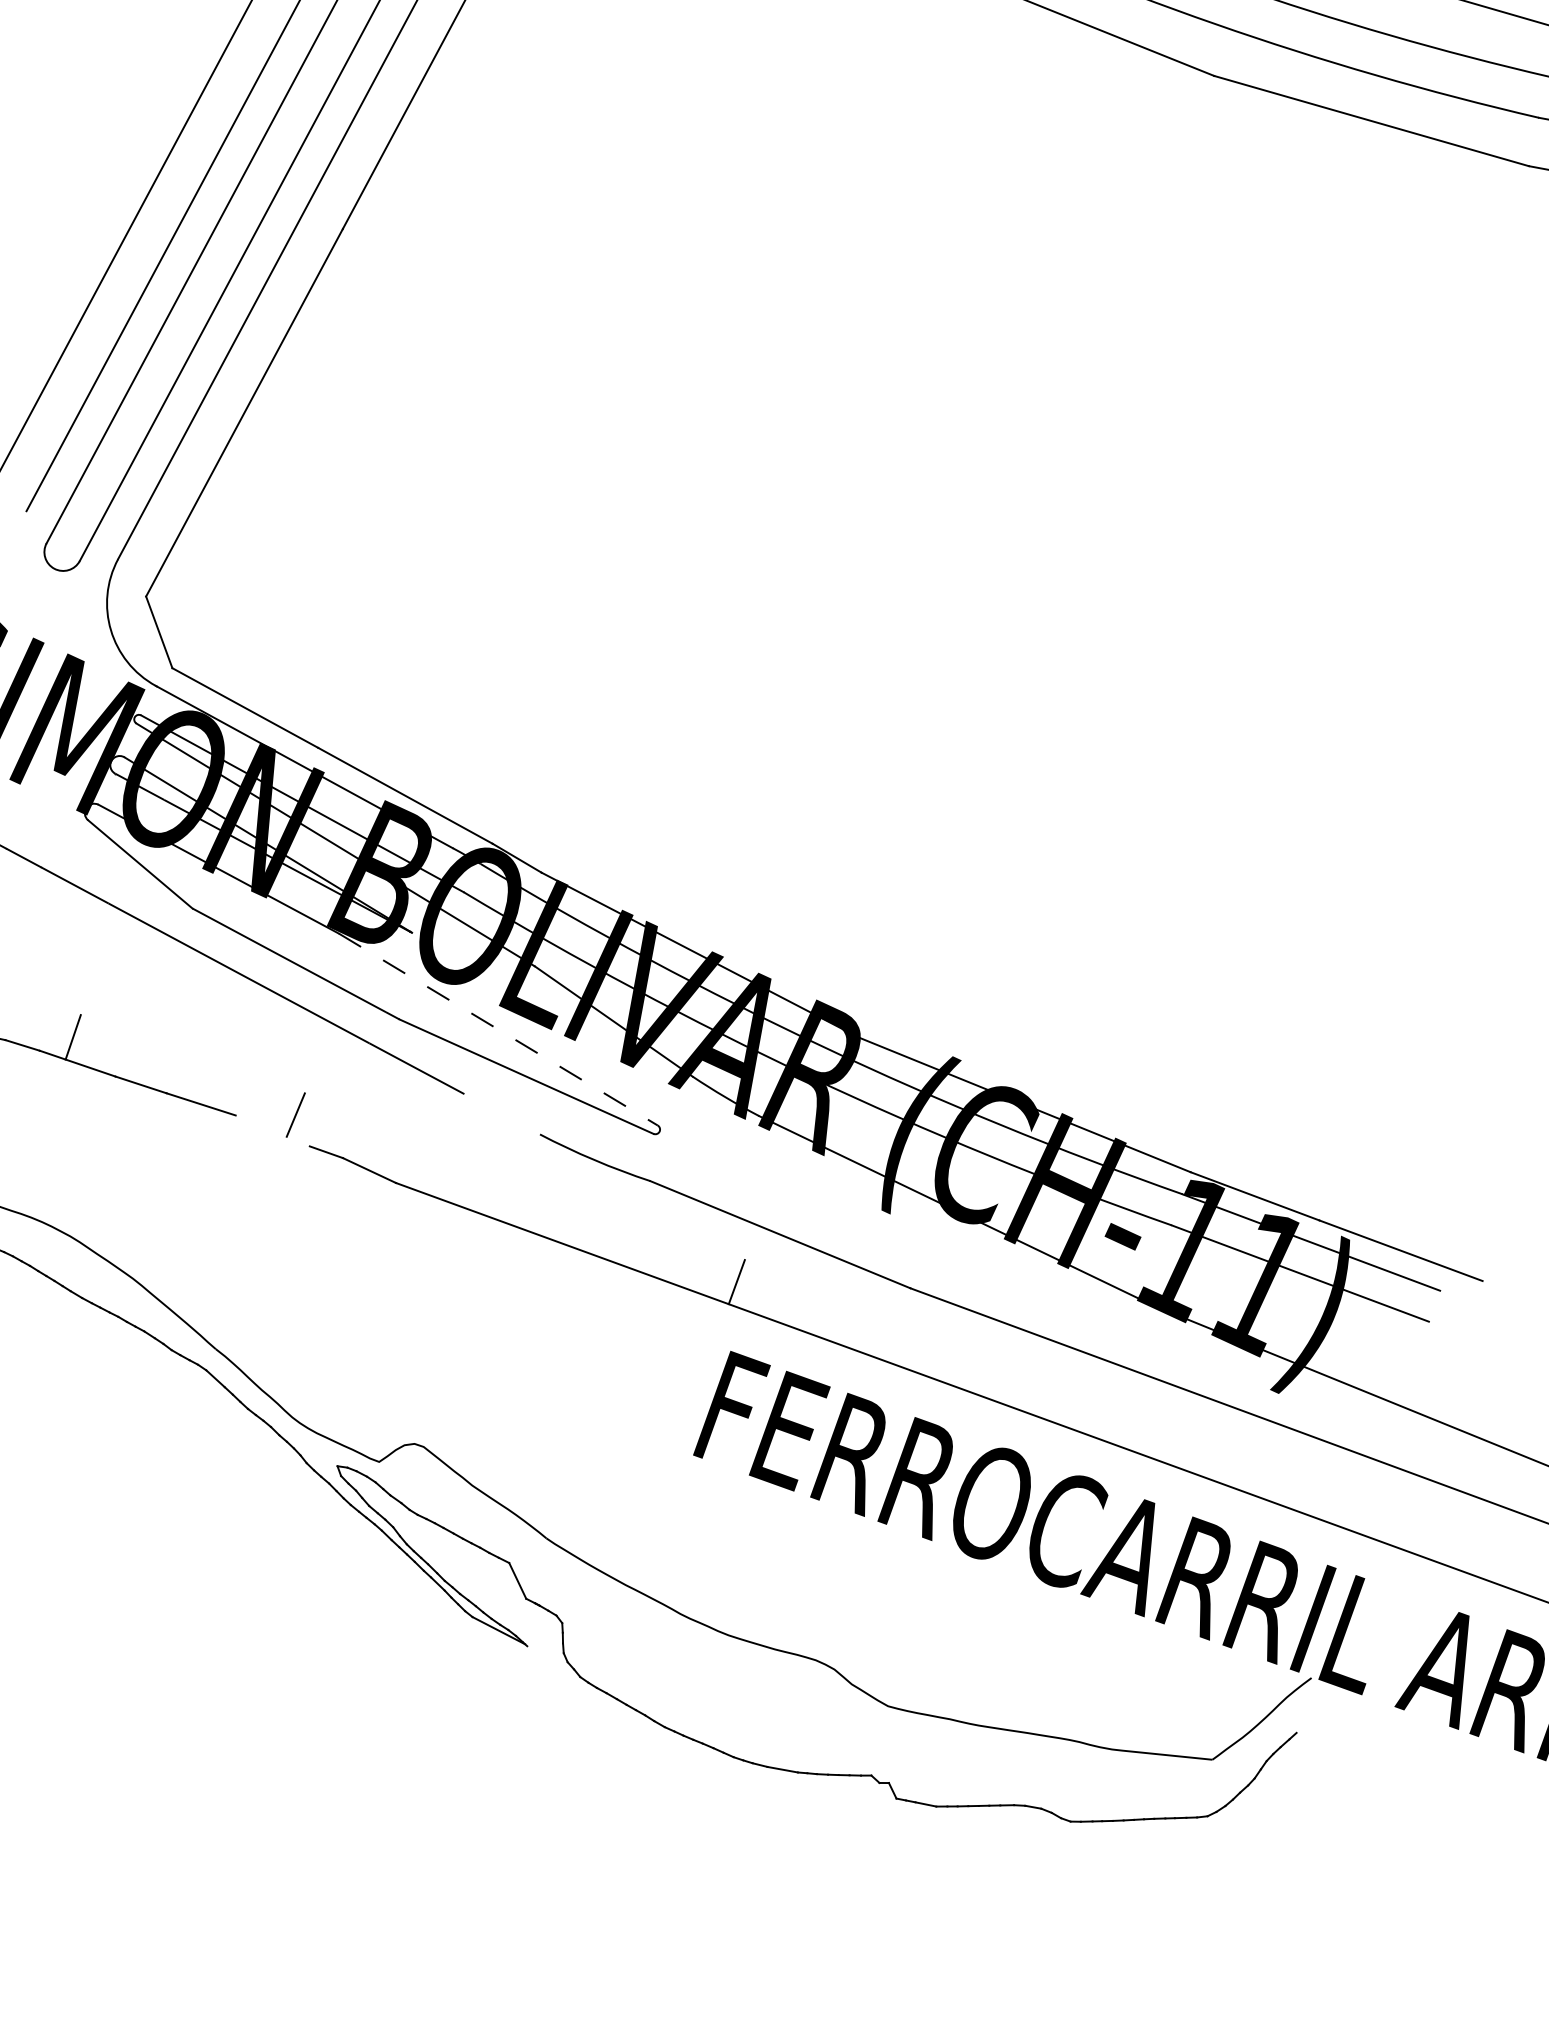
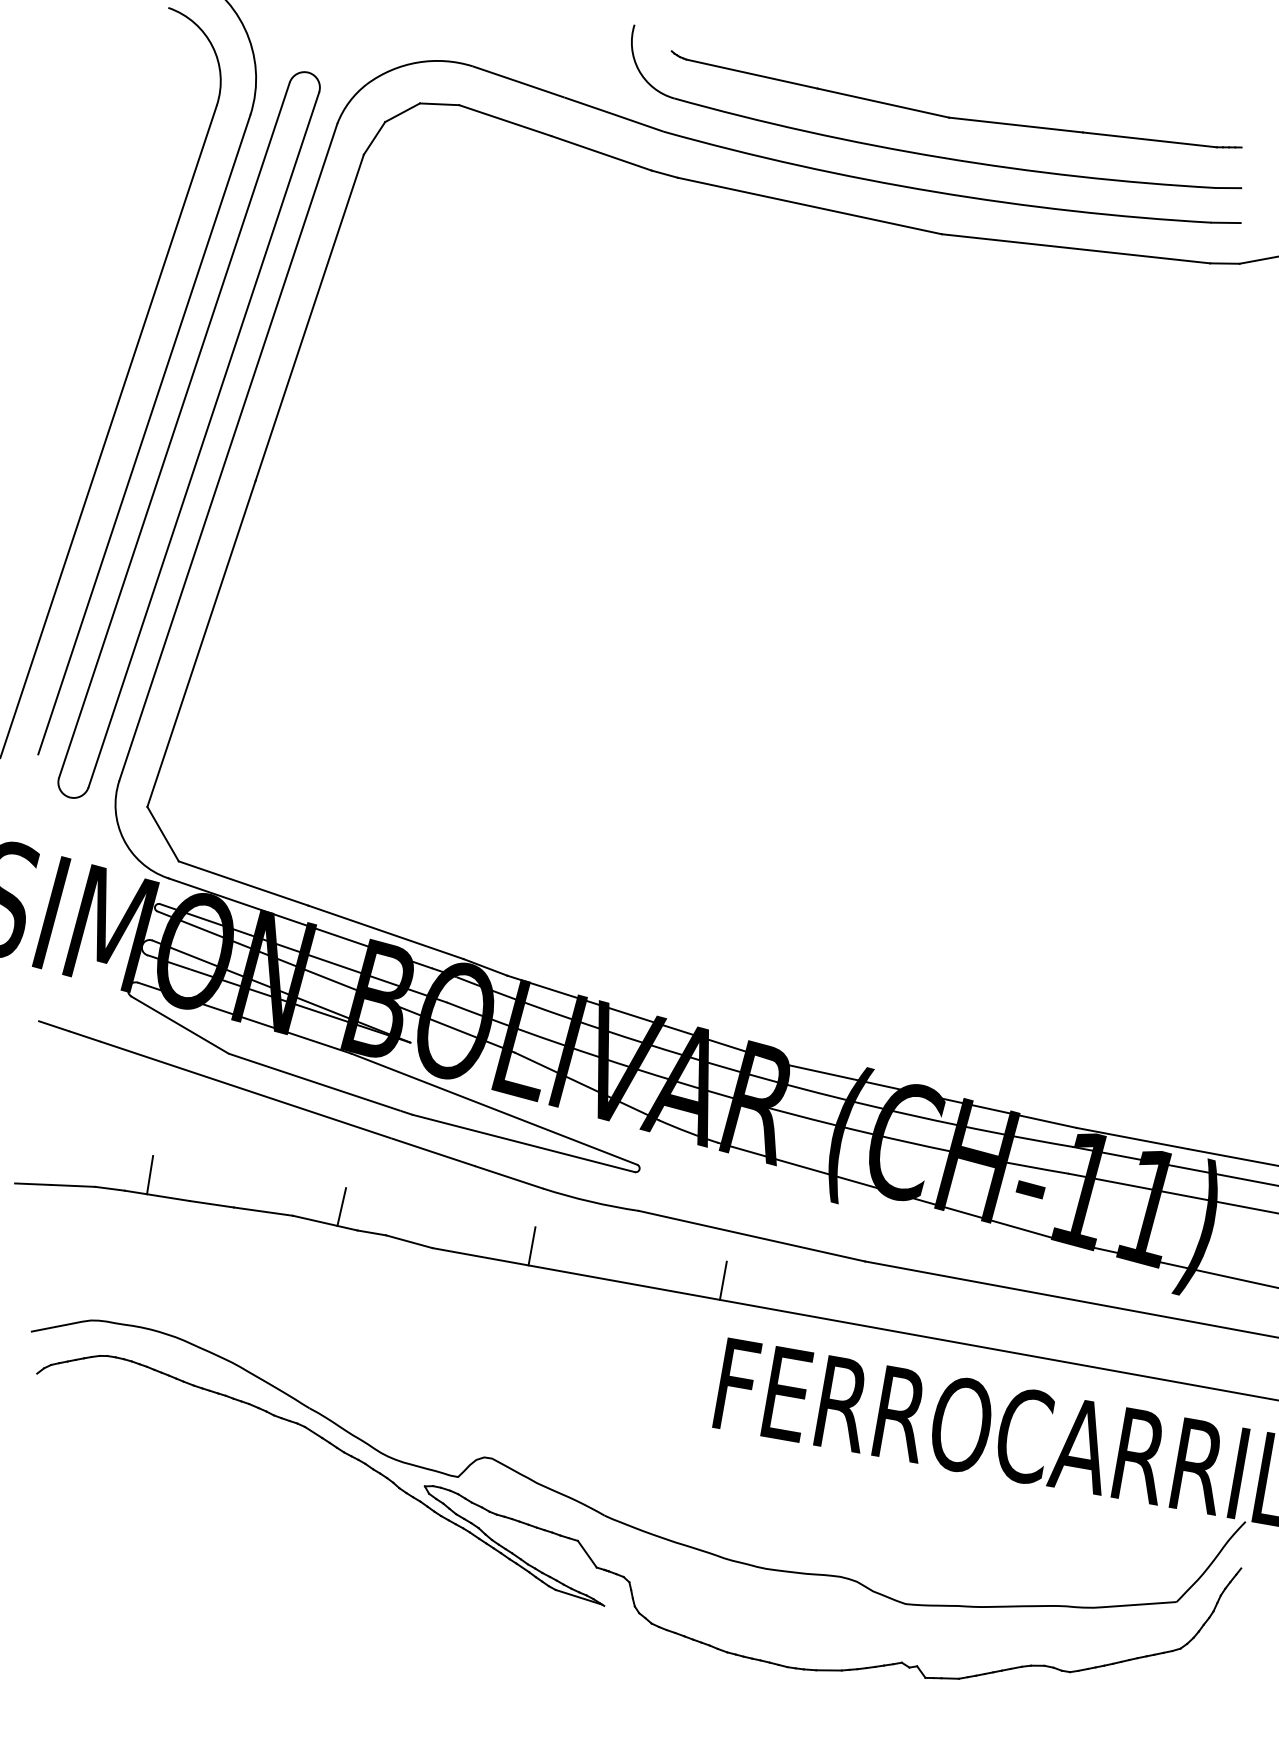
line: (498, 1030) -> (494, 1109), dashed -> solid
line: (501, 1114) -> (508, 1177), added
line: (272, 1130) -> (324, 1222), added
line: (514, 1201) -> (531, 1246), added

